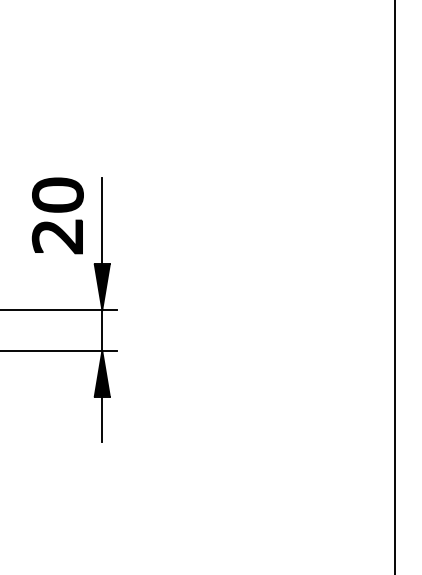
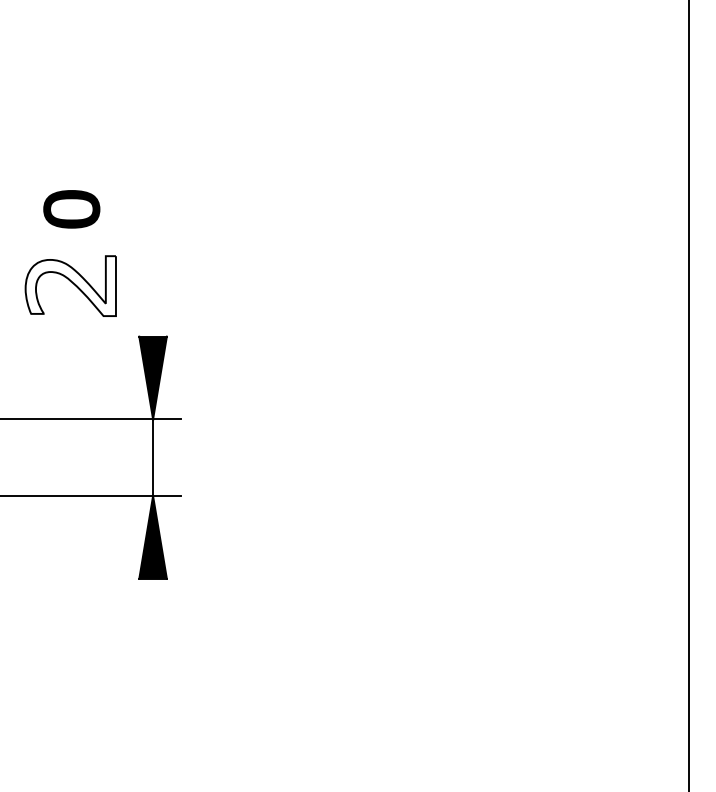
part: (57, 194) -> (70, 208), size x0.6
line: (102, 221) -> (153, 257), removed
fill: (57, 236) -> (70, 285), removed
line: (102, 418) -> (153, 619), removed

